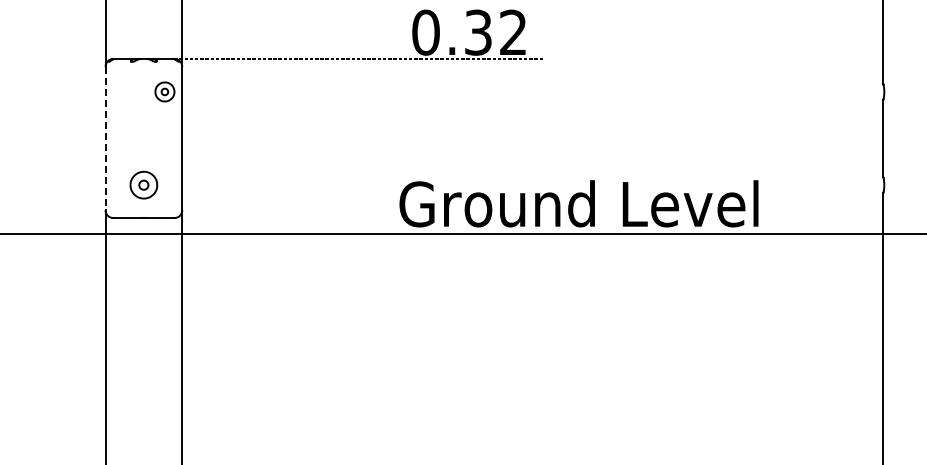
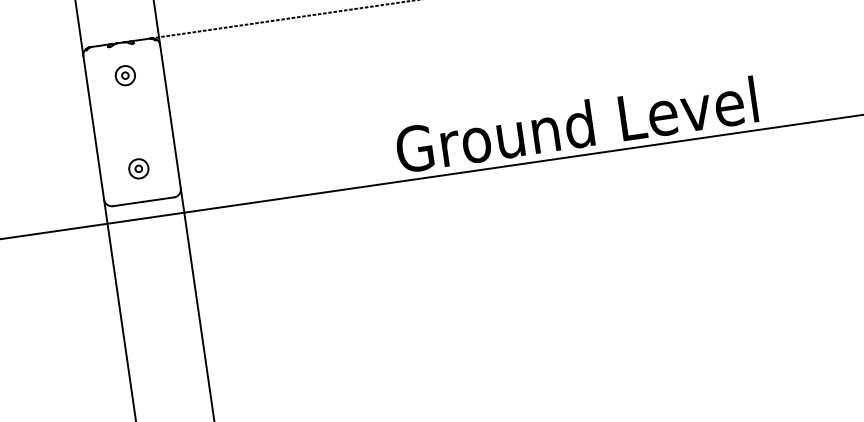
part: (164, 91) -> (124, 75), moved
line: (105, 138) -> (93, 127), dashed -> solid
part: (143, 184) -> (138, 168), size x0.71

